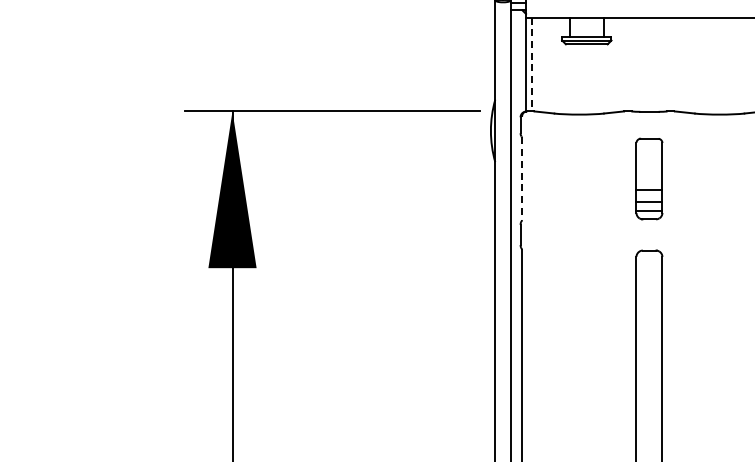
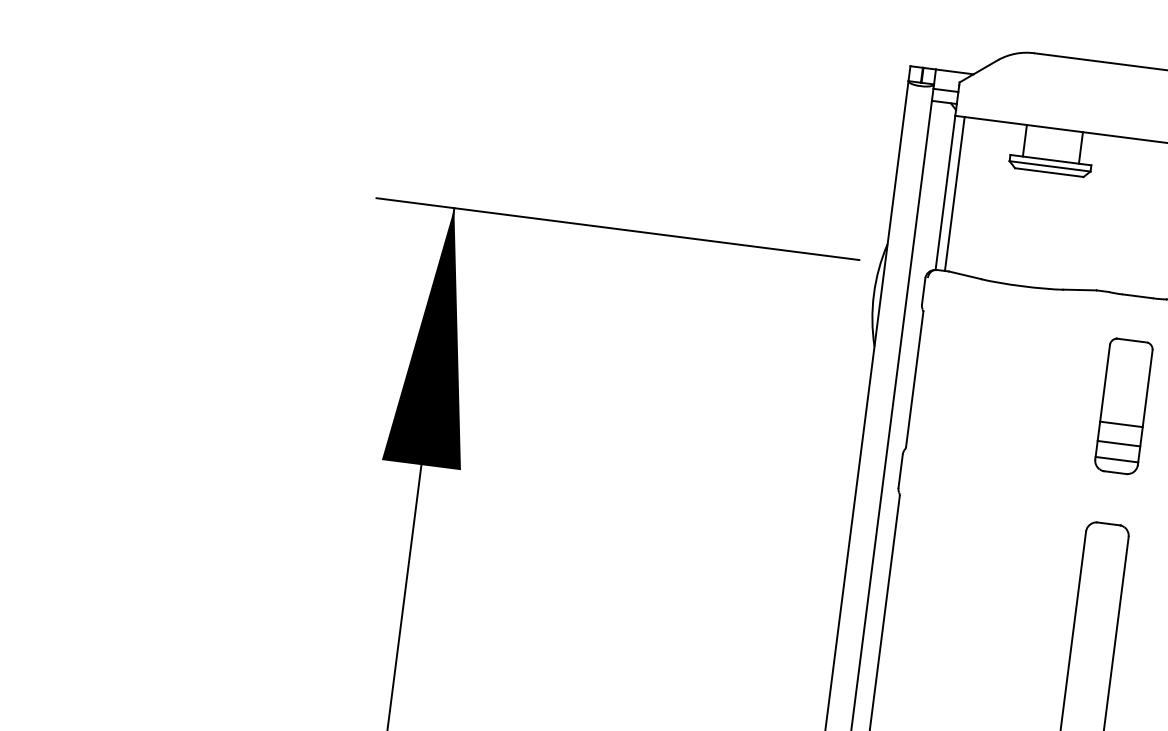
line: (531, 64) -> (954, 194), dashed -> solid
line: (521, 179) -> (913, 380), dashed -> solid

